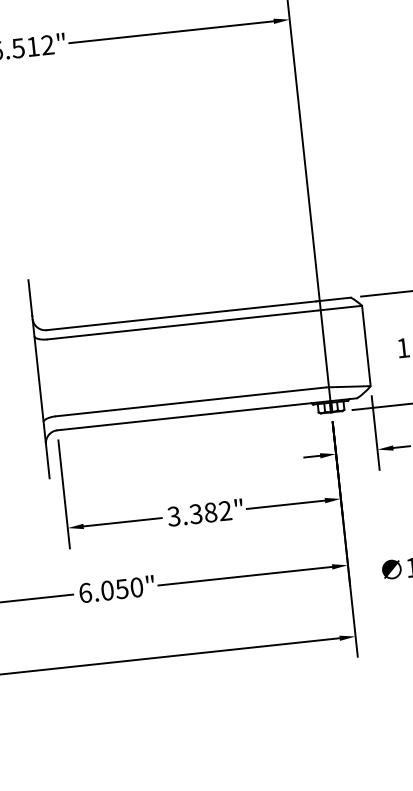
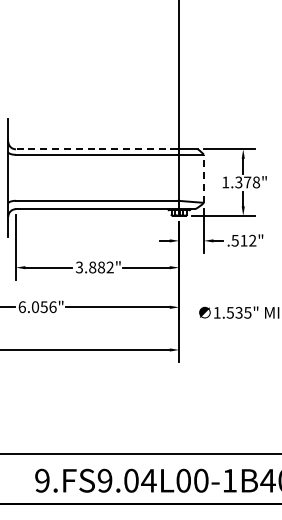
line: (181, 316) -> (96, 149), solid -> dashed
line: (365, 345) -> (203, 178), solid -> dashed
text: (195, 514) -> (92, 267), 3.382" -> 3.882"
text: (135, 586) -> (52, 306), 6.050" -> 6.056"

